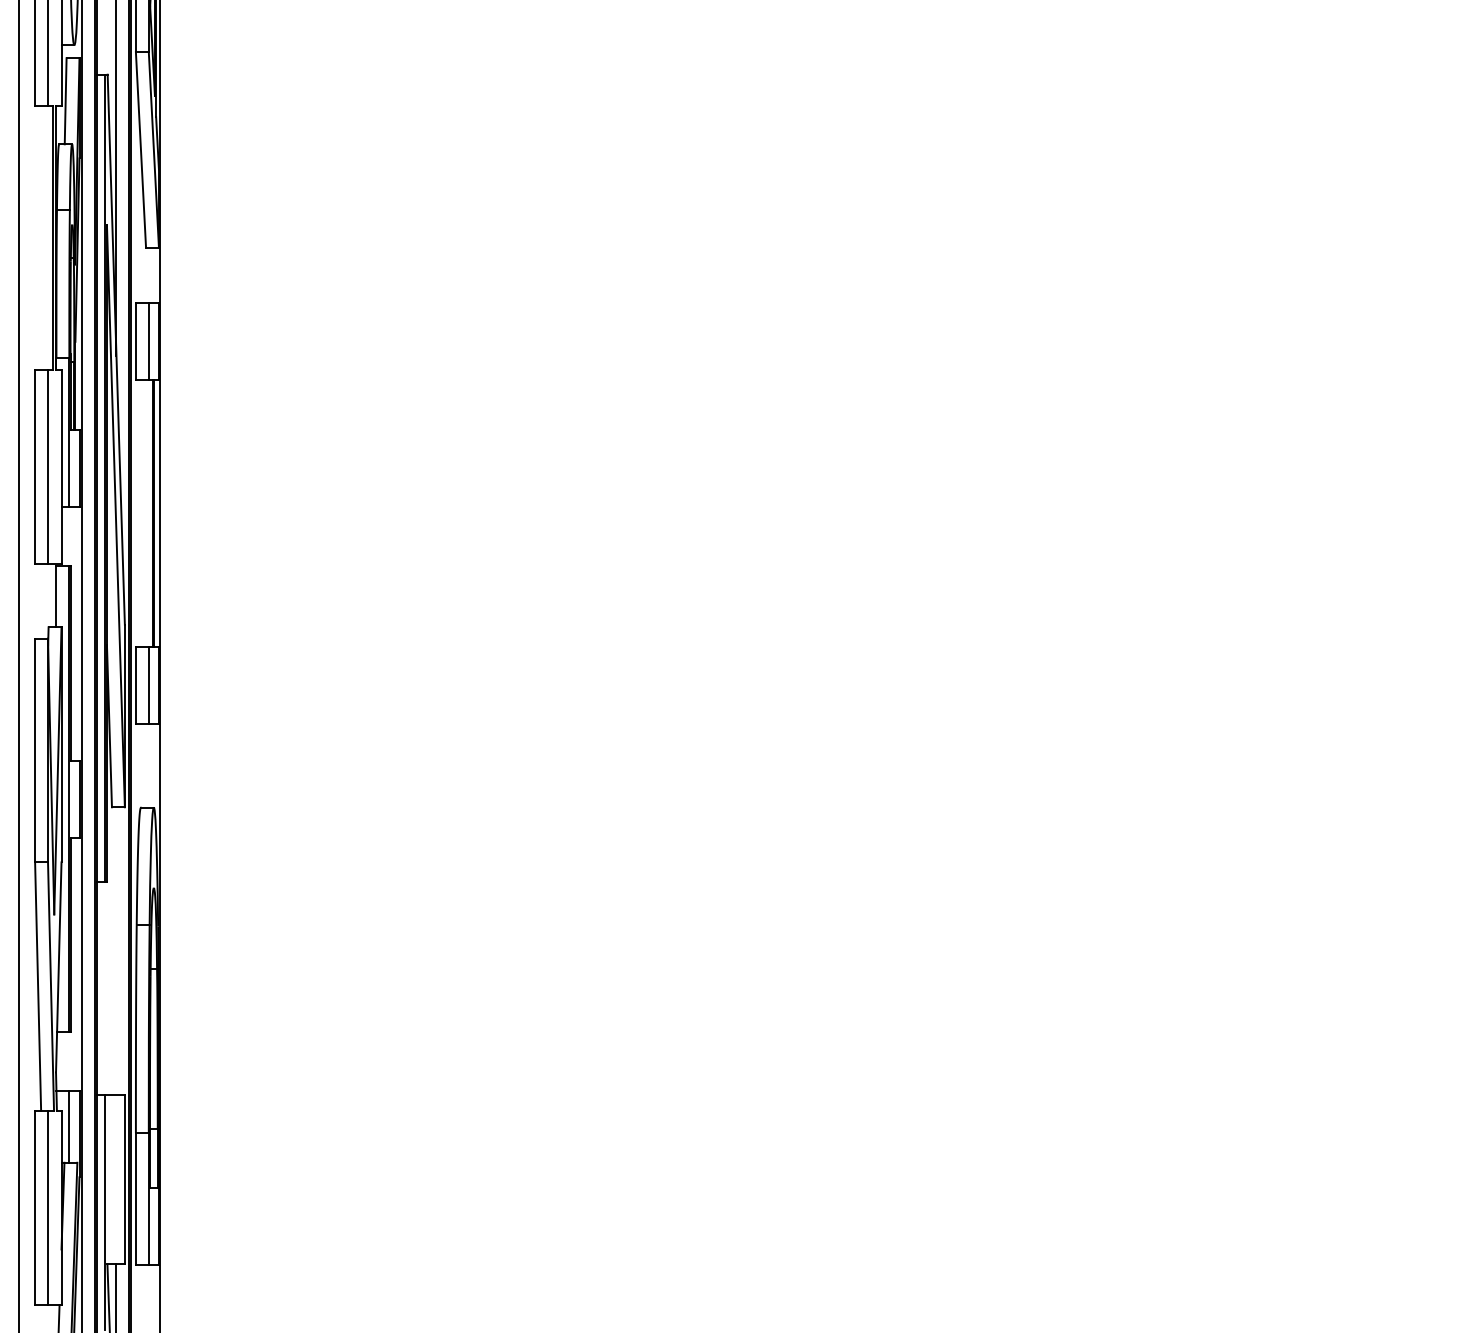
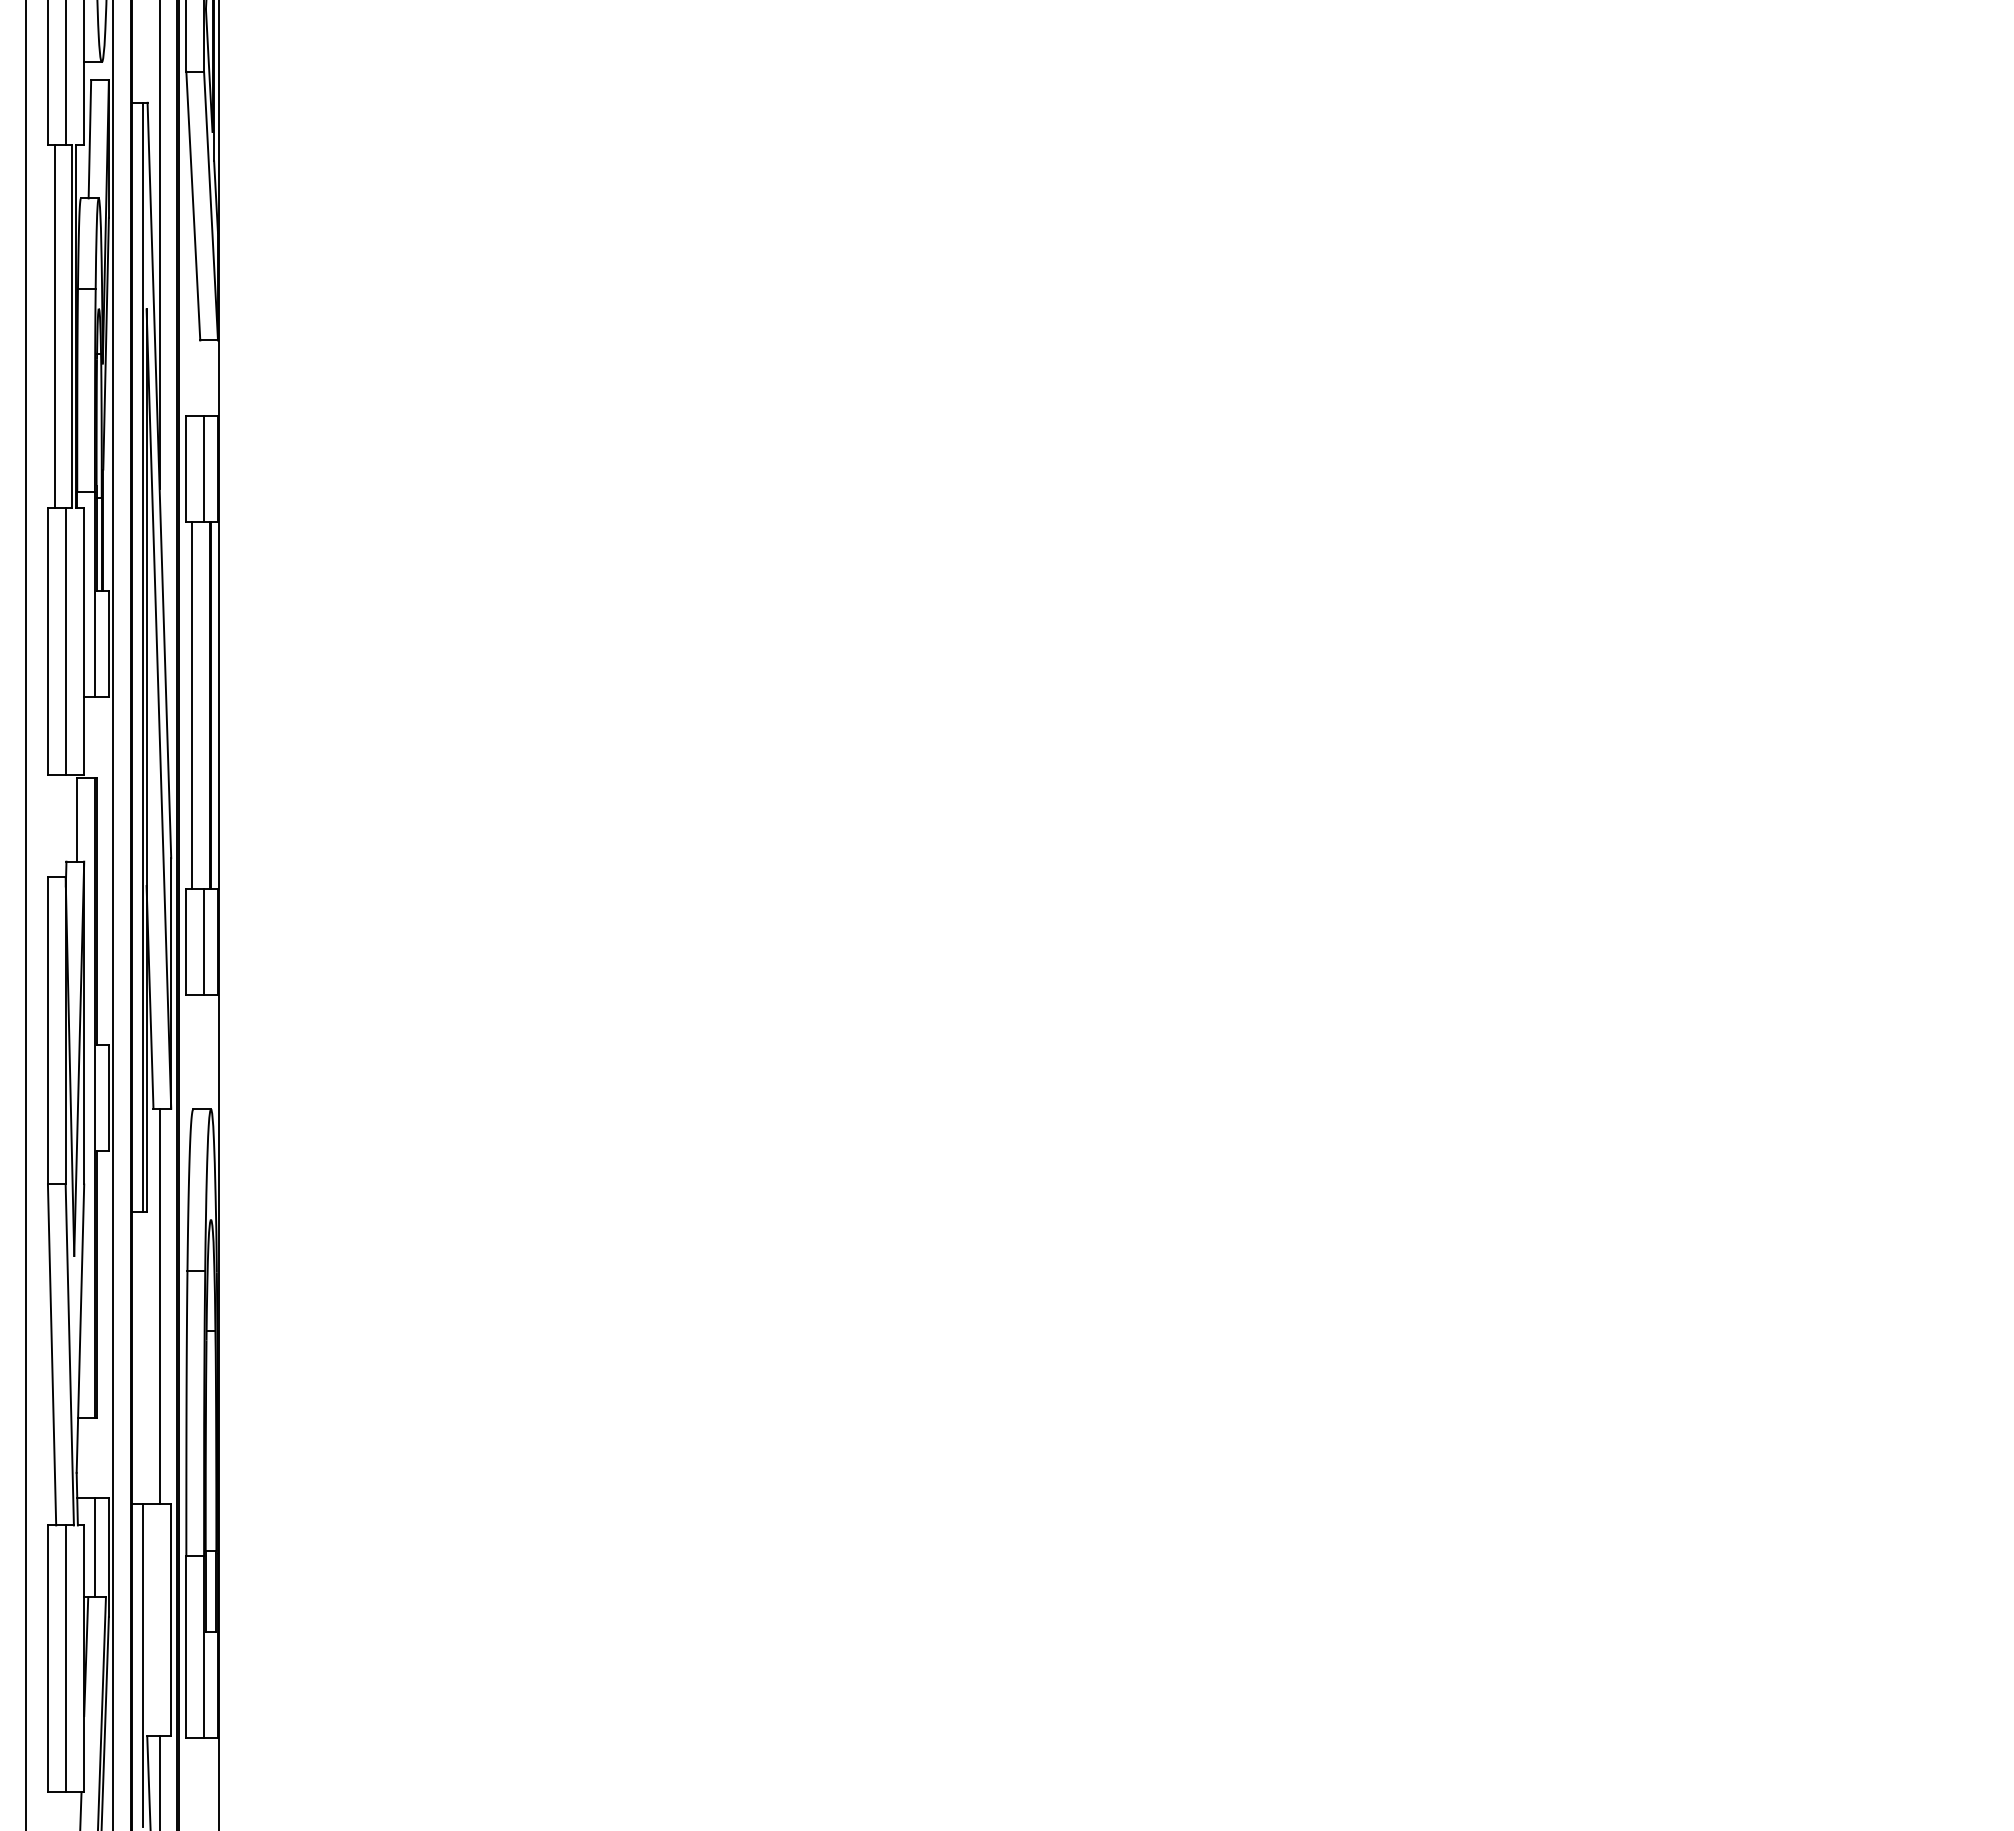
line: (39, 237) -> (54, 326), added
line: (139, 512) -> (191, 704), added
line: (116, 950) -> (159, 1305), added

